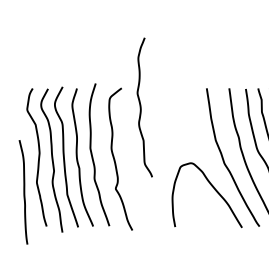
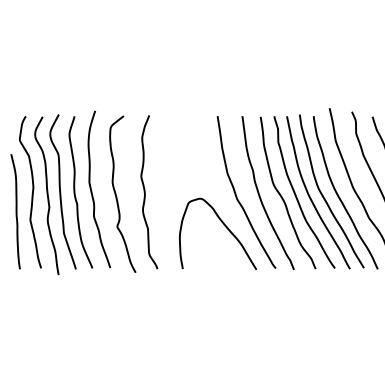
curve: (141, 107) -> (145, 192), moved
curve: (23, 192) -> (15, 211), moved

